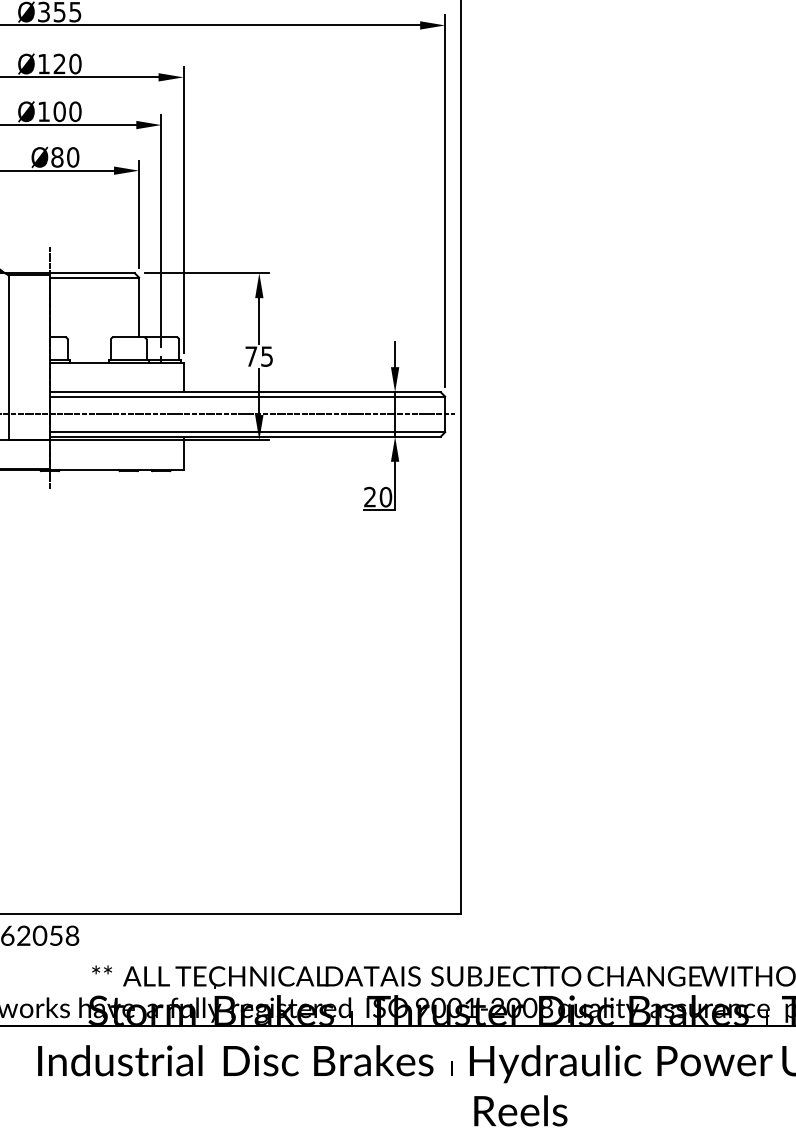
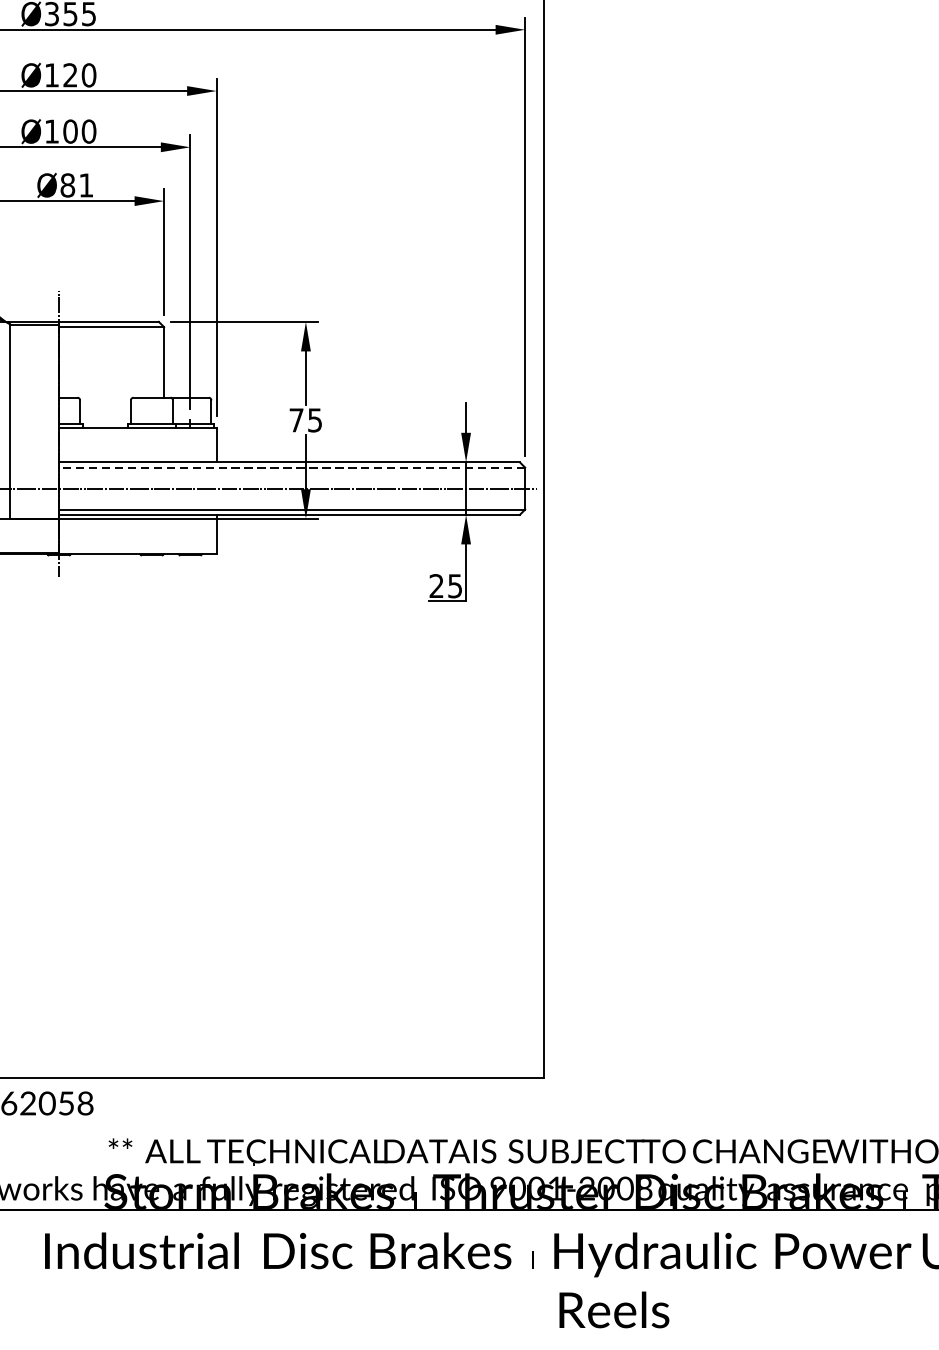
text: (73, 157) -> (86, 185), Ø80 -> Ø81
line: (247, 396) -> (292, 467), solid -> dashed
text: (385, 496) -> (454, 585), 20 -> 25

